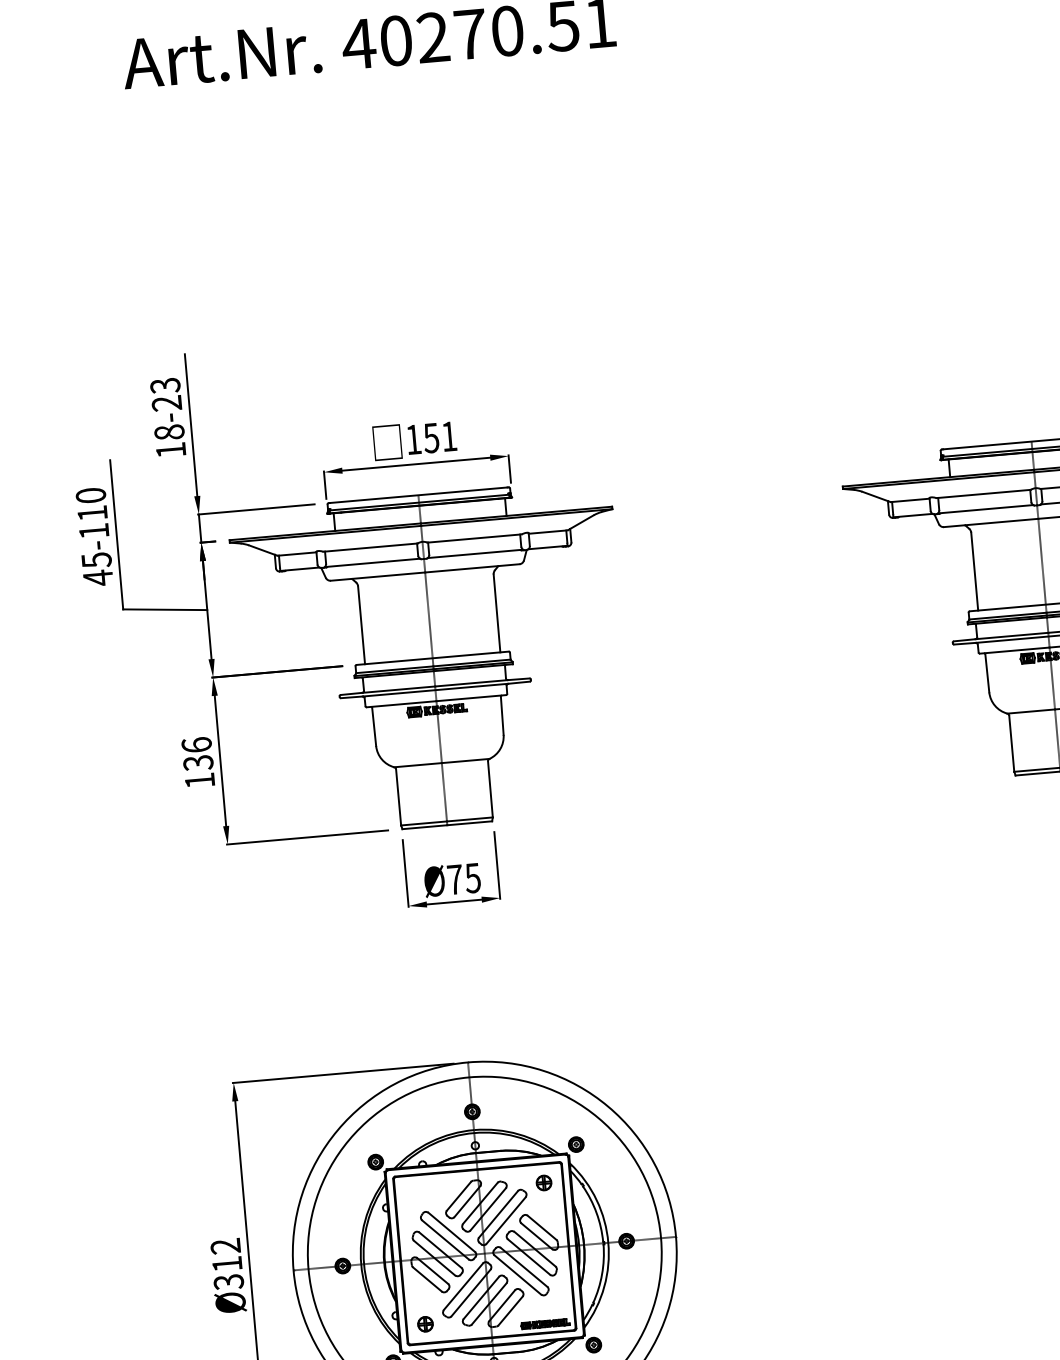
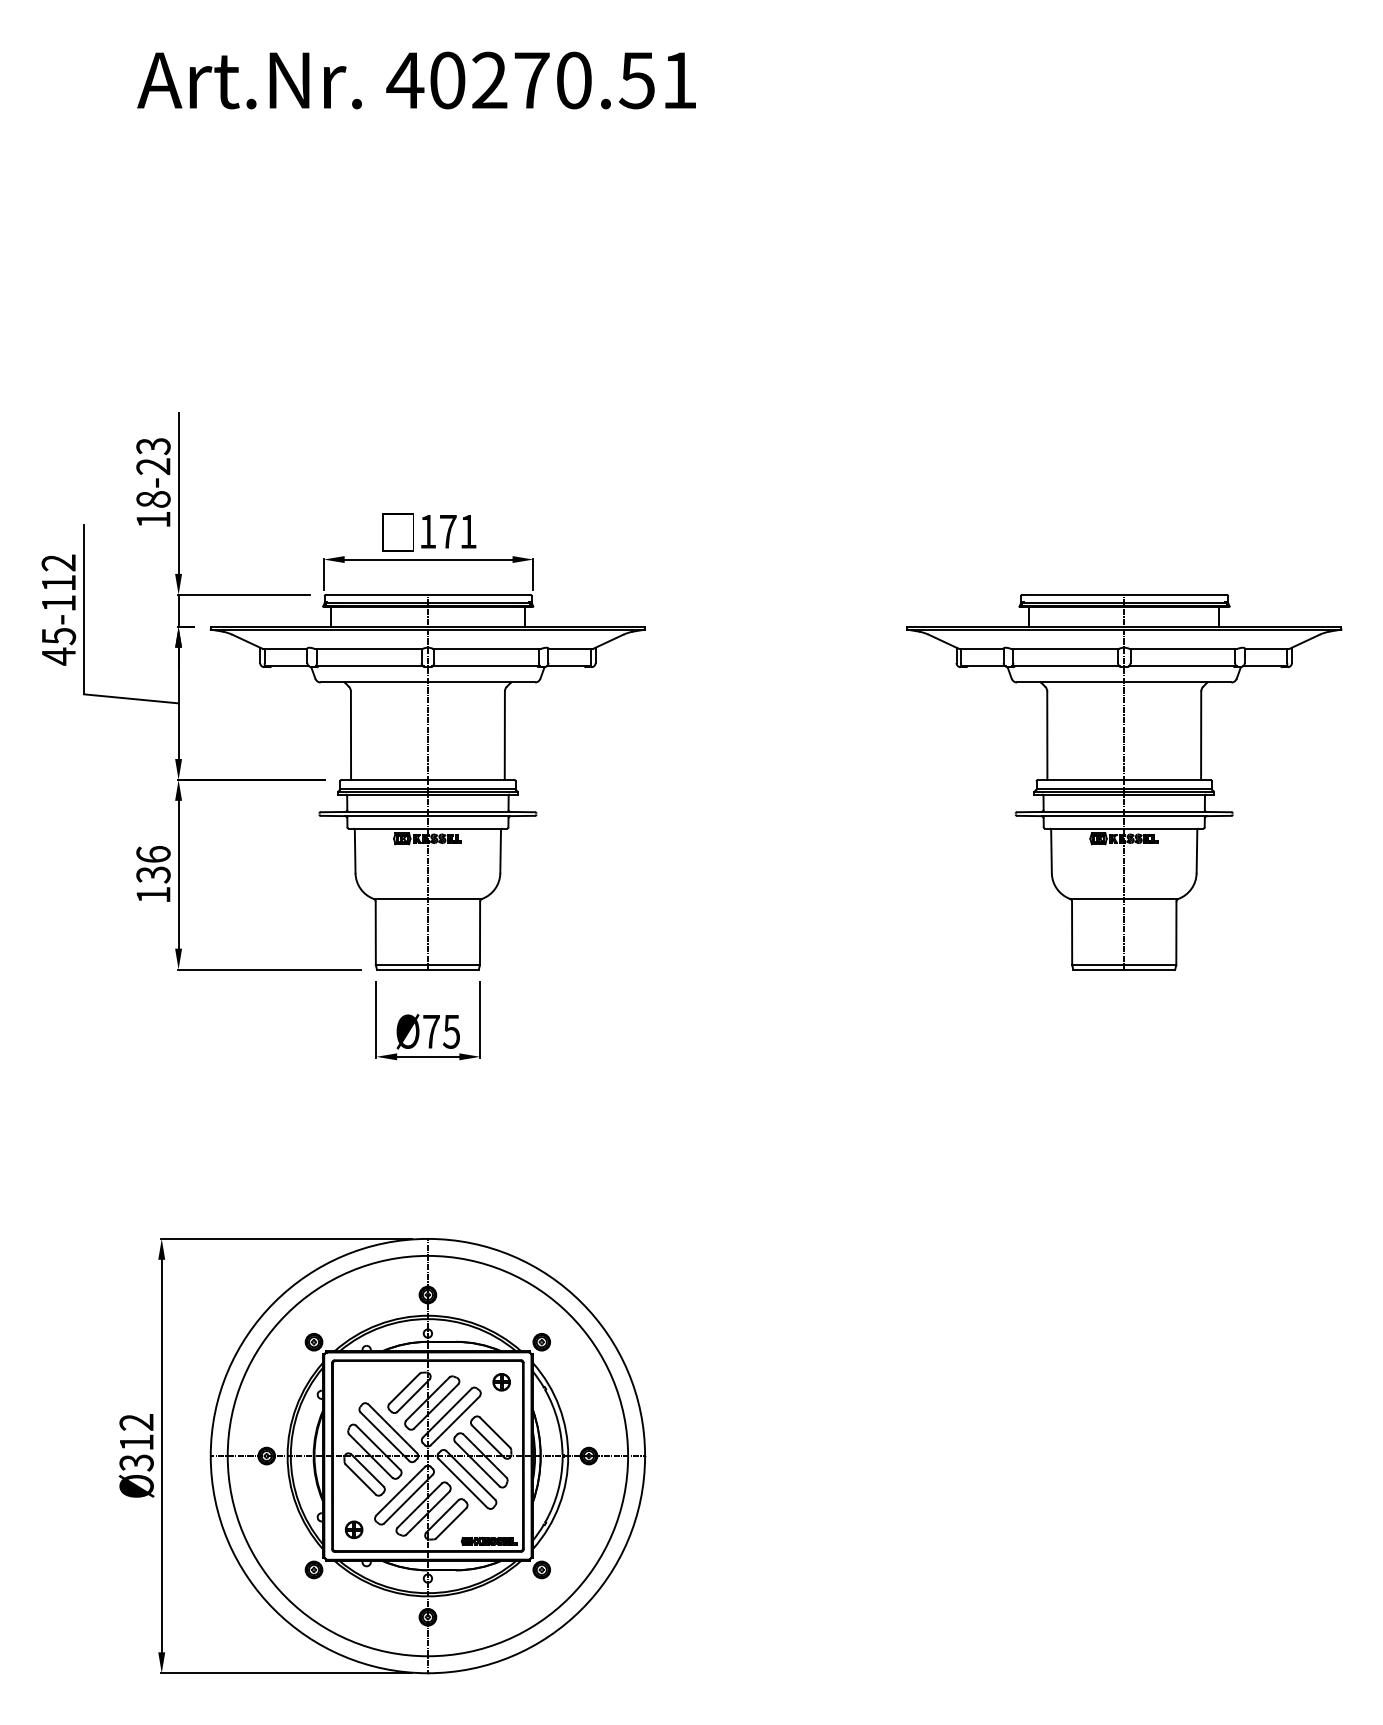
text: (430, 438) -> (447, 531), 151 -> 171
text: (90, 495) -> (58, 562), 45-110 -> 45-112

